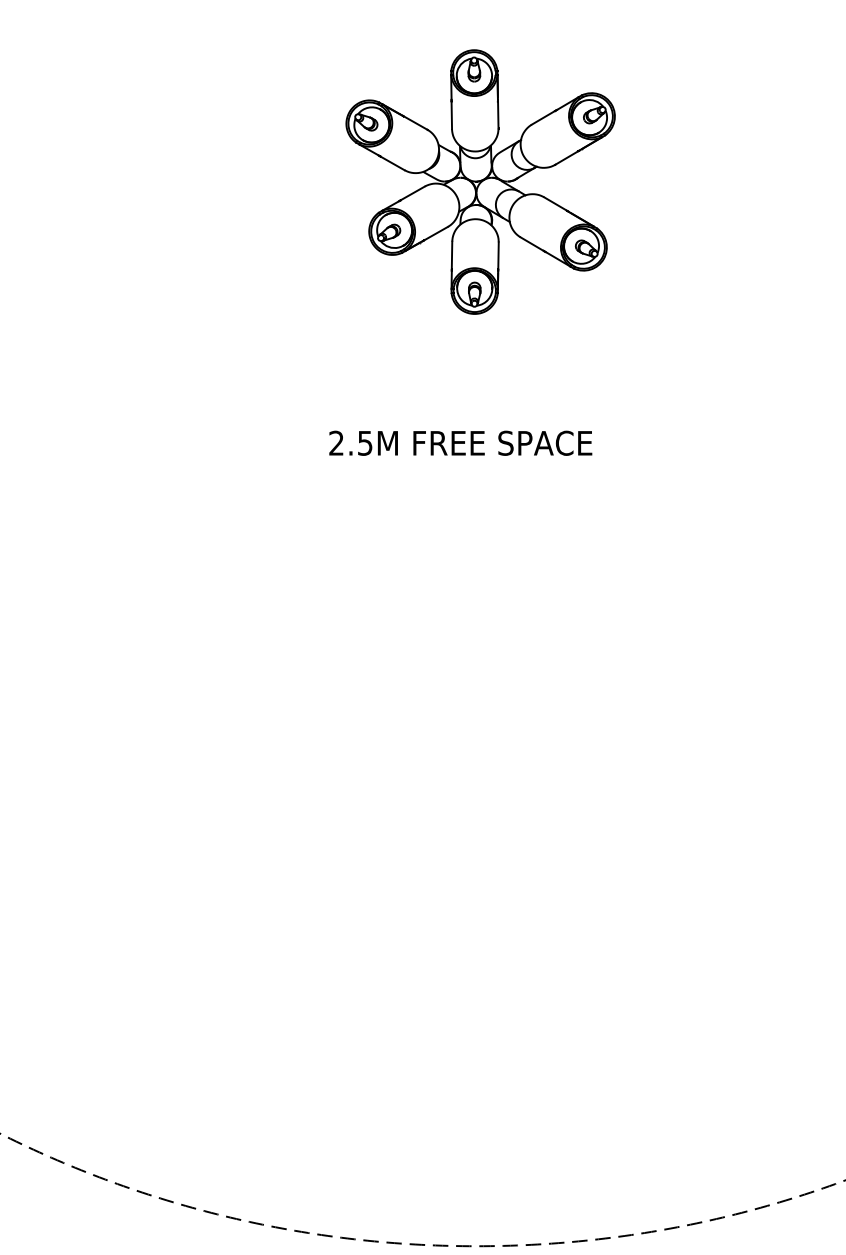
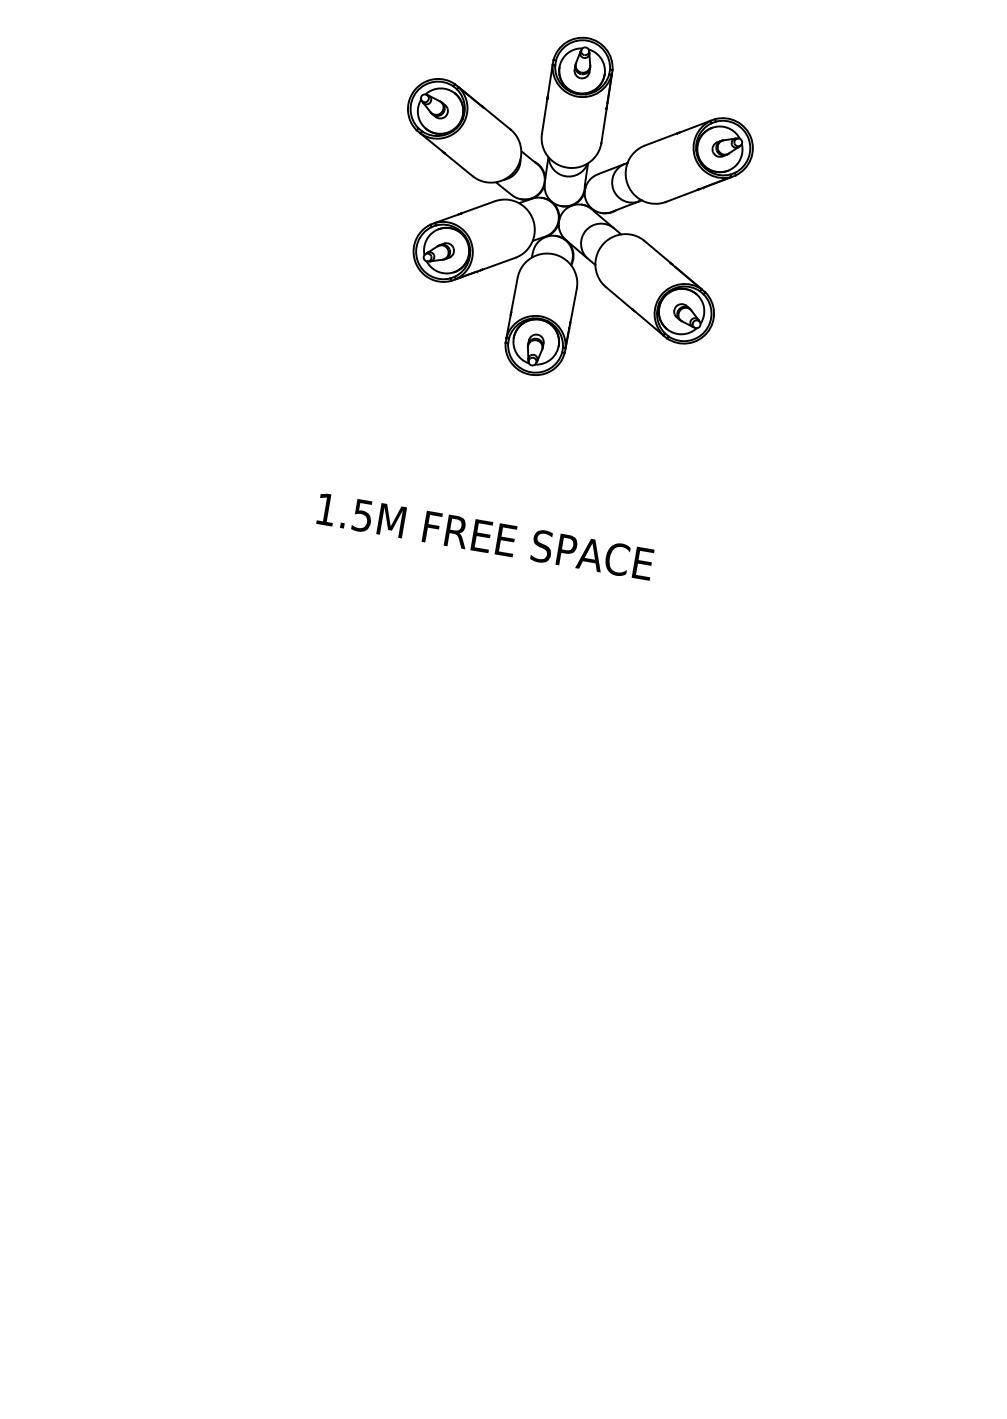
text: (336, 442) -> (326, 508), 2.5M -> 1.5M

